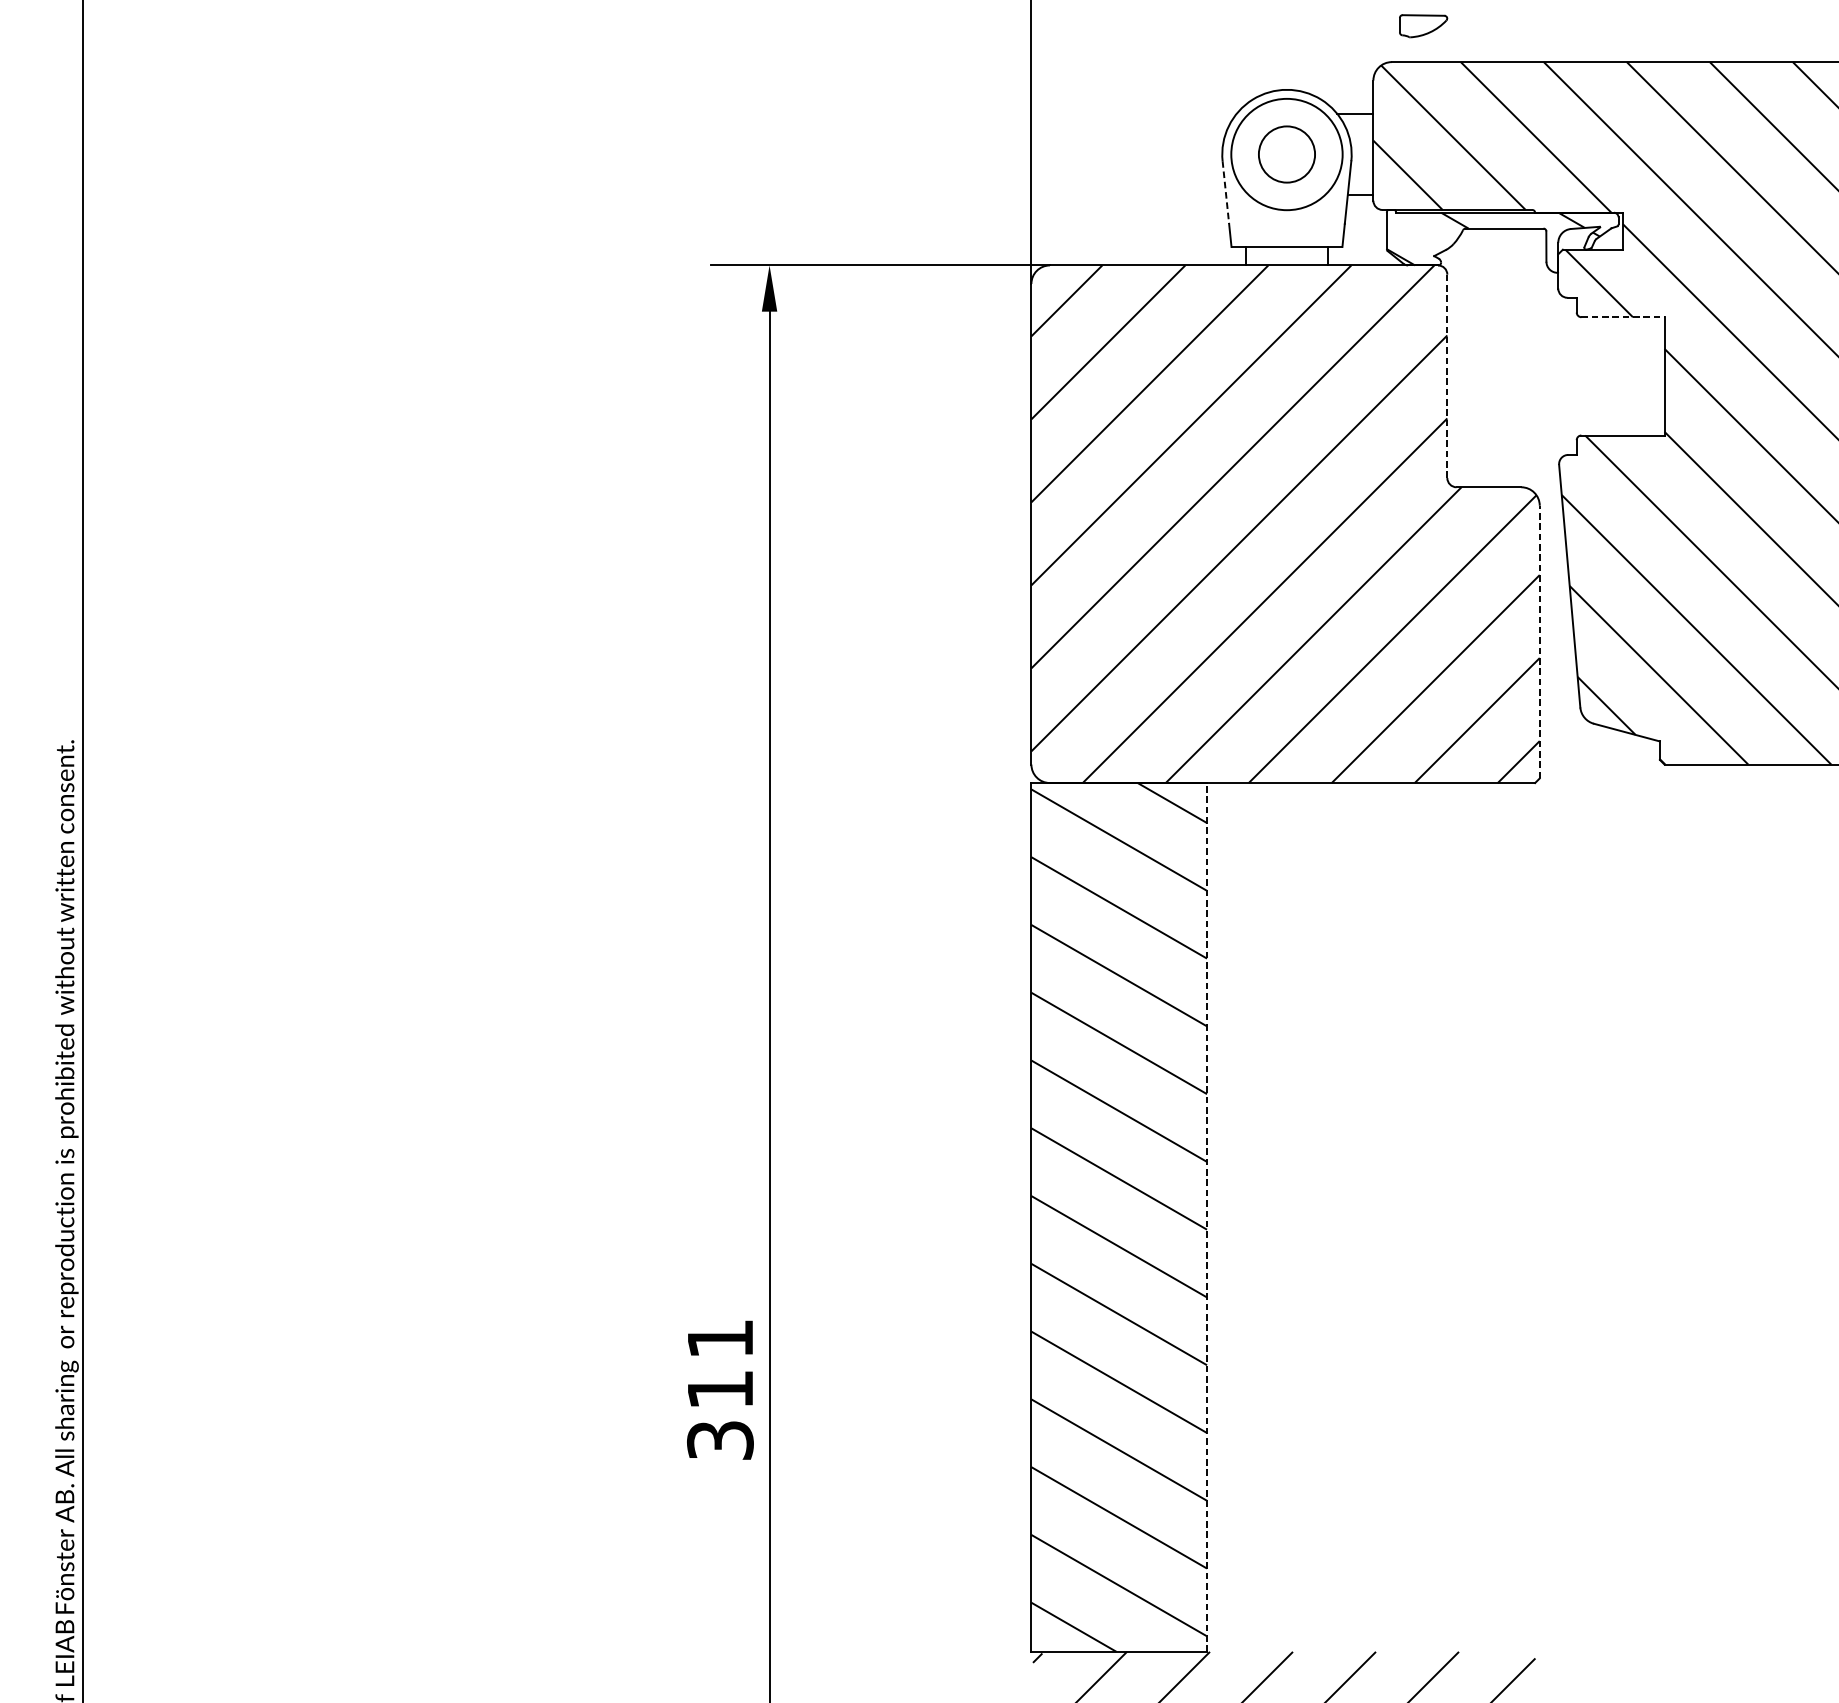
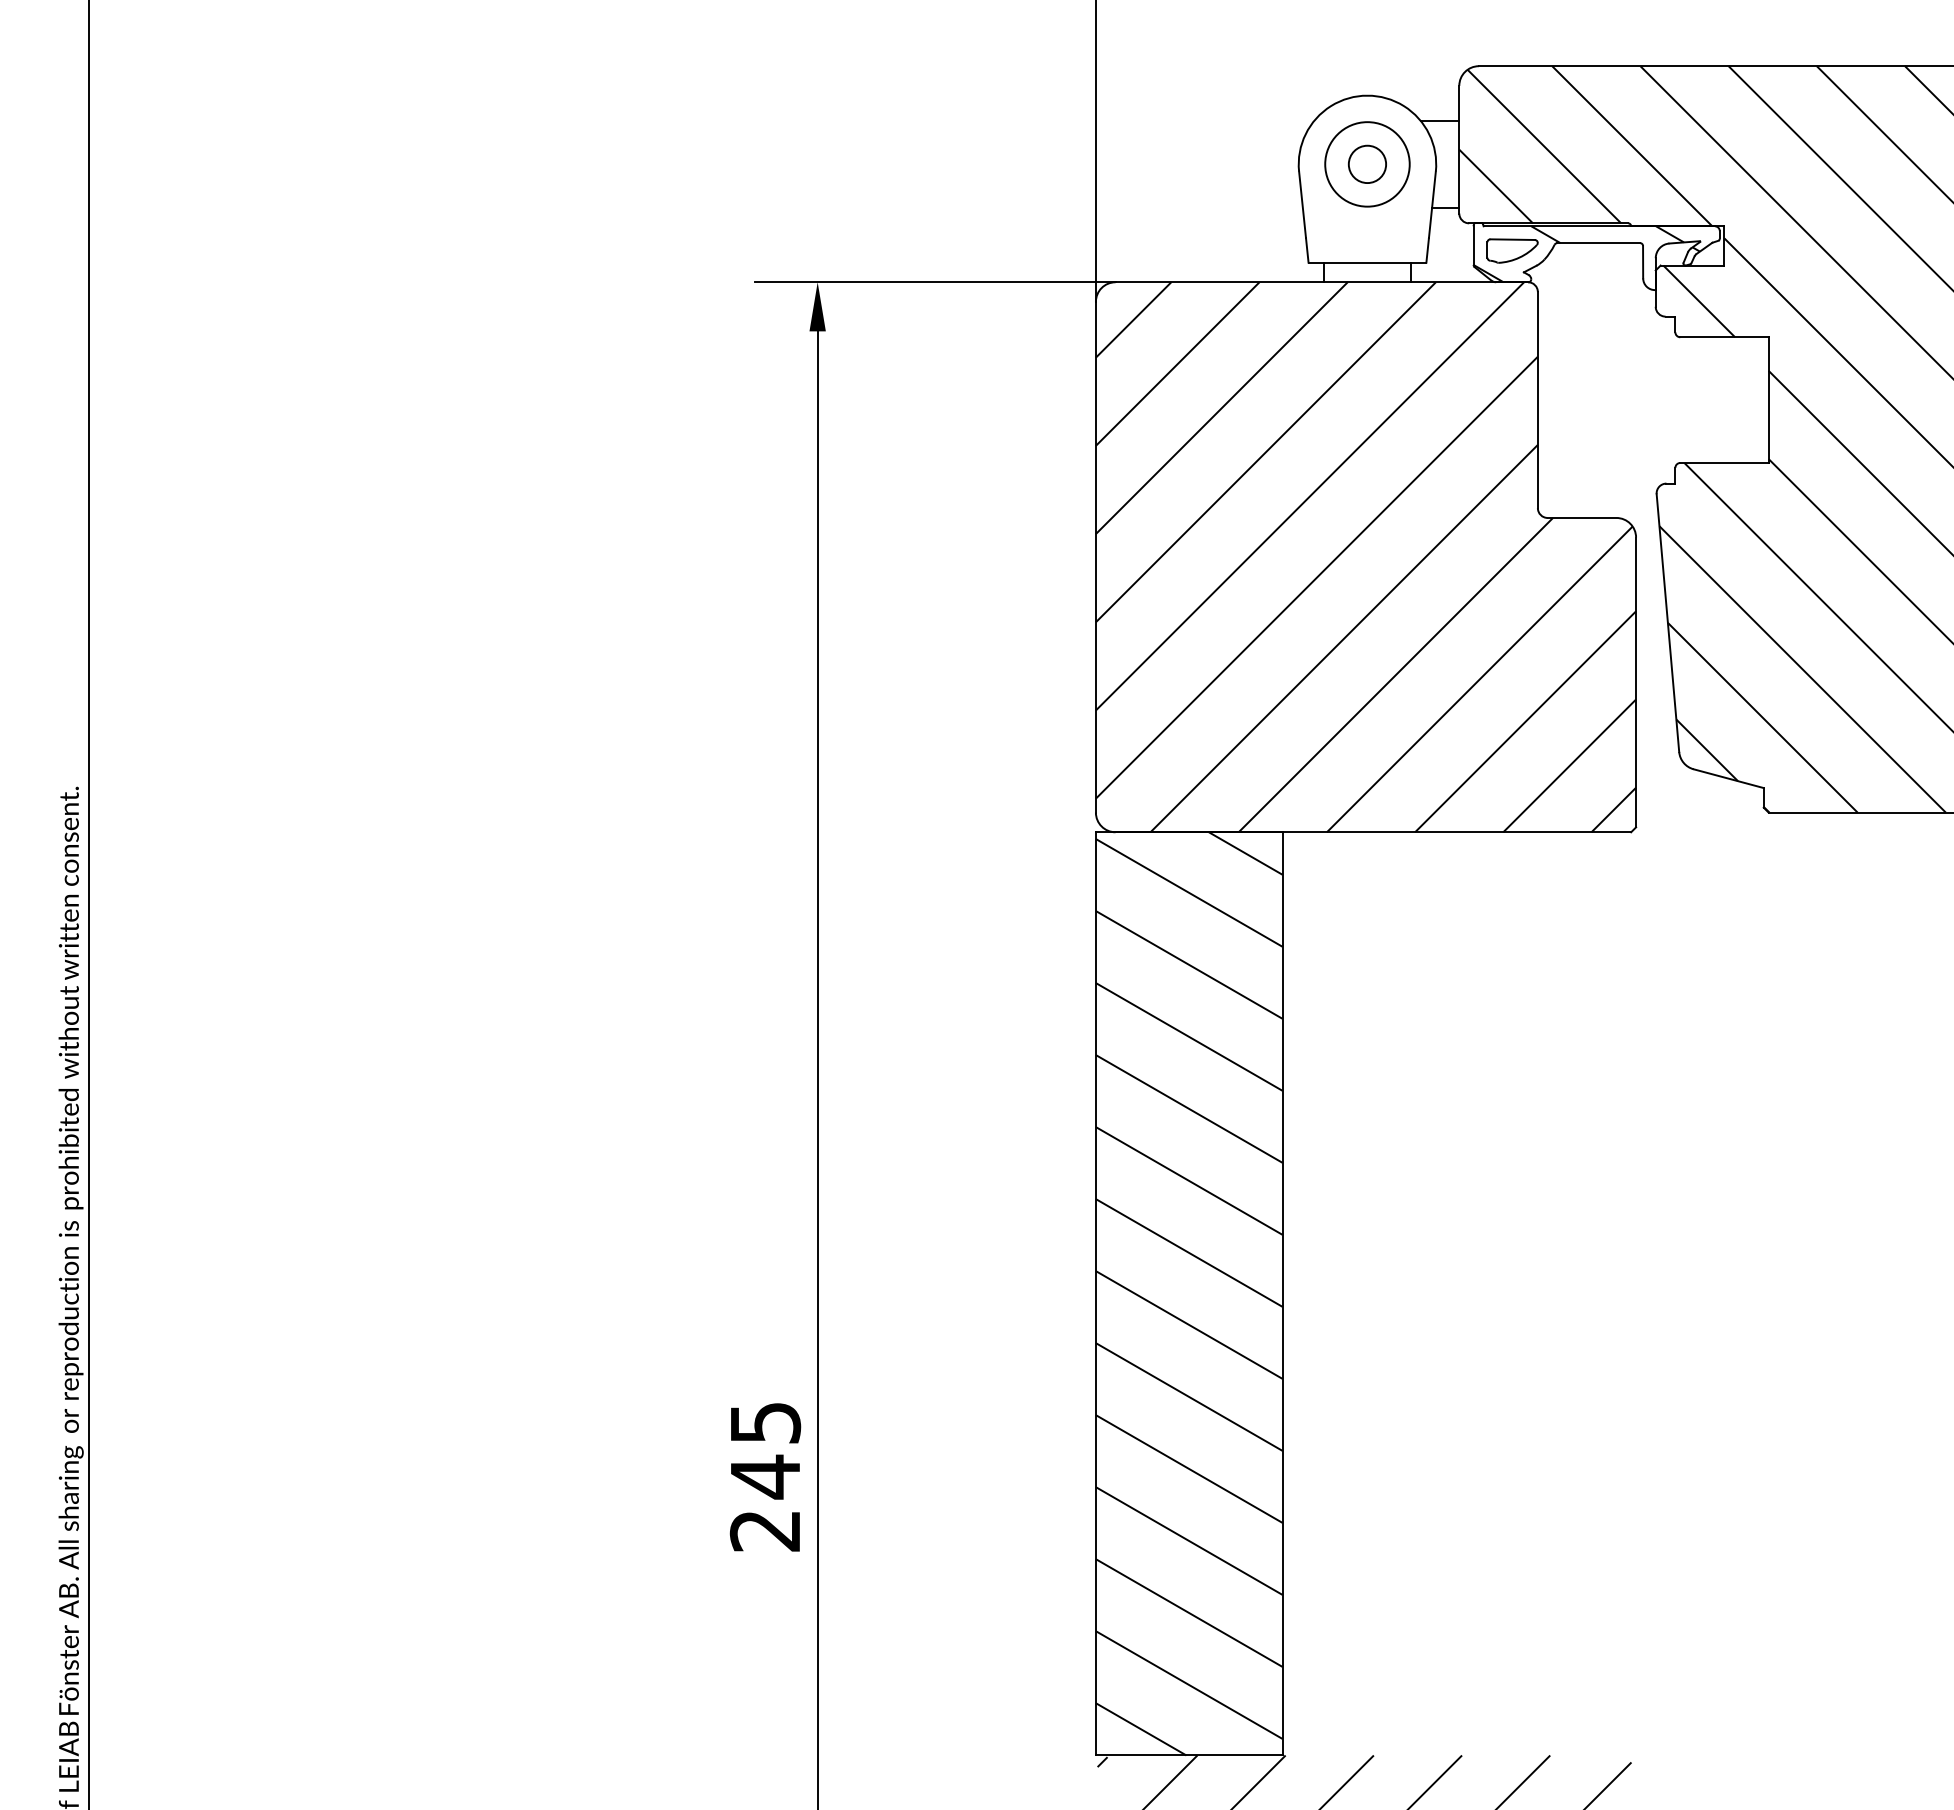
part: (1423, 25) -> (1512, 250), moved
circle: (1286, 154) -> (1367, 164), size x0.62
circle: (1286, 154) -> (1367, 164), size x0.71
line: (1225, 193) -> (1302, 205), dashed -> solid
line: (1622, 317) -> (1724, 337), dashed -> solid
line: (1446, 375) -> (1537, 399), dashed -> solid
line: (1540, 642) -> (1636, 682), dashed -> solid
line: (1207, 1217) -> (1282, 1293), dashed -> solid
text: (720, 1390) -> (765, 1477), 311 -> 245

